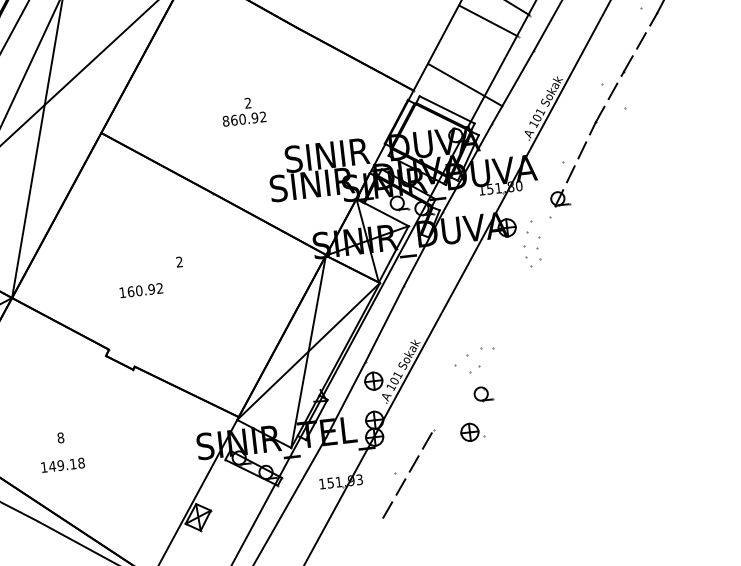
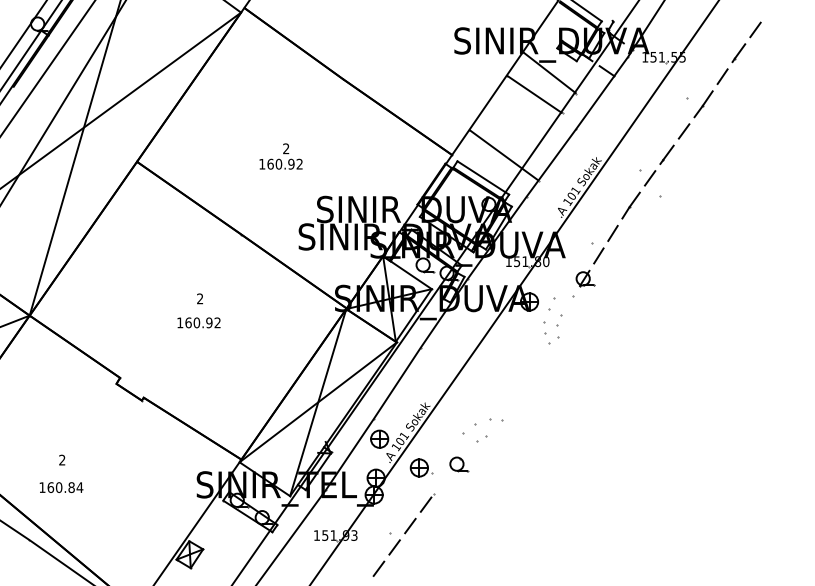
text: (226, 120) -> (262, 163), 860.92 -> 160.92
text: (140, 290) -> (198, 322), moved
part: (483, 394) -> (459, 464), moved
part: (471, 431) -> (421, 467), moved
text: (61, 438) -> (62, 460), 8 -> 2
text: (67, 464) -> (65, 487), 149.18 -> 160.84

